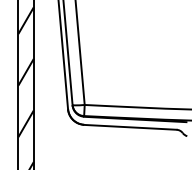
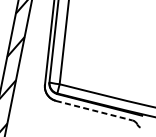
line: (130, 127) -> (94, 110), solid -> dashed

